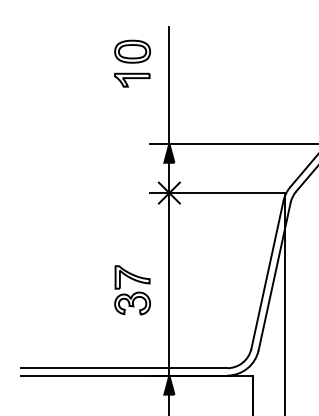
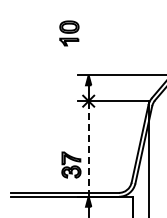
line: (169, 84) -> (88, 44), removed
line: (169, 283) -> (88, 148), solid -> dashed
part: (132, 289) -> (71, 164), moved

